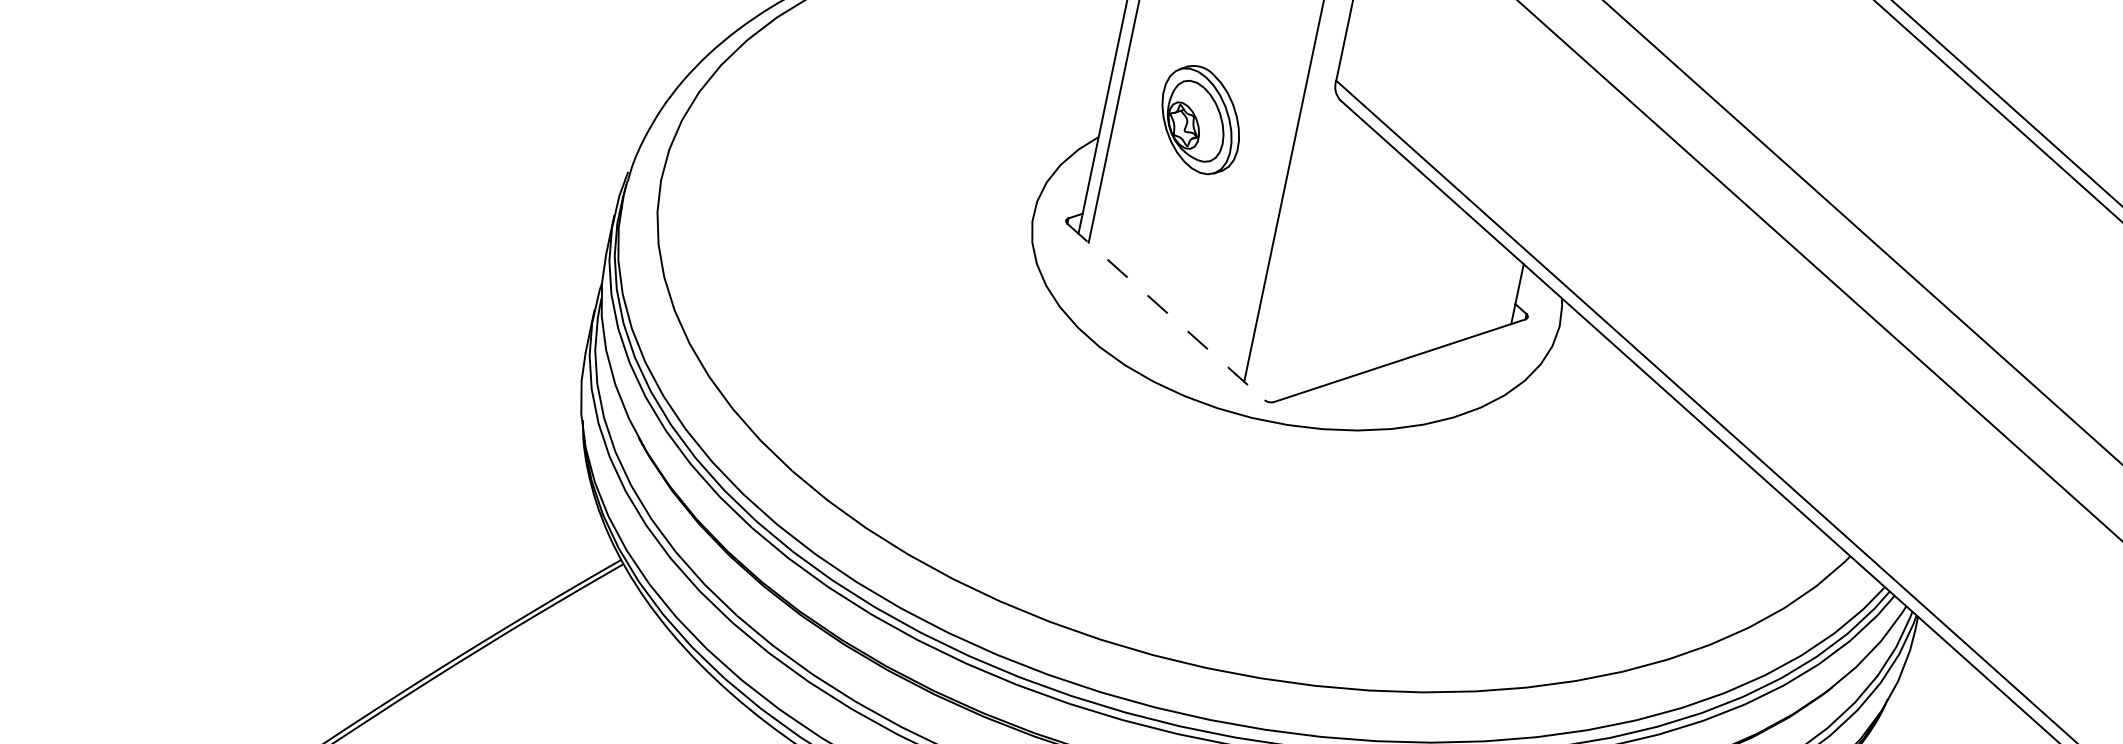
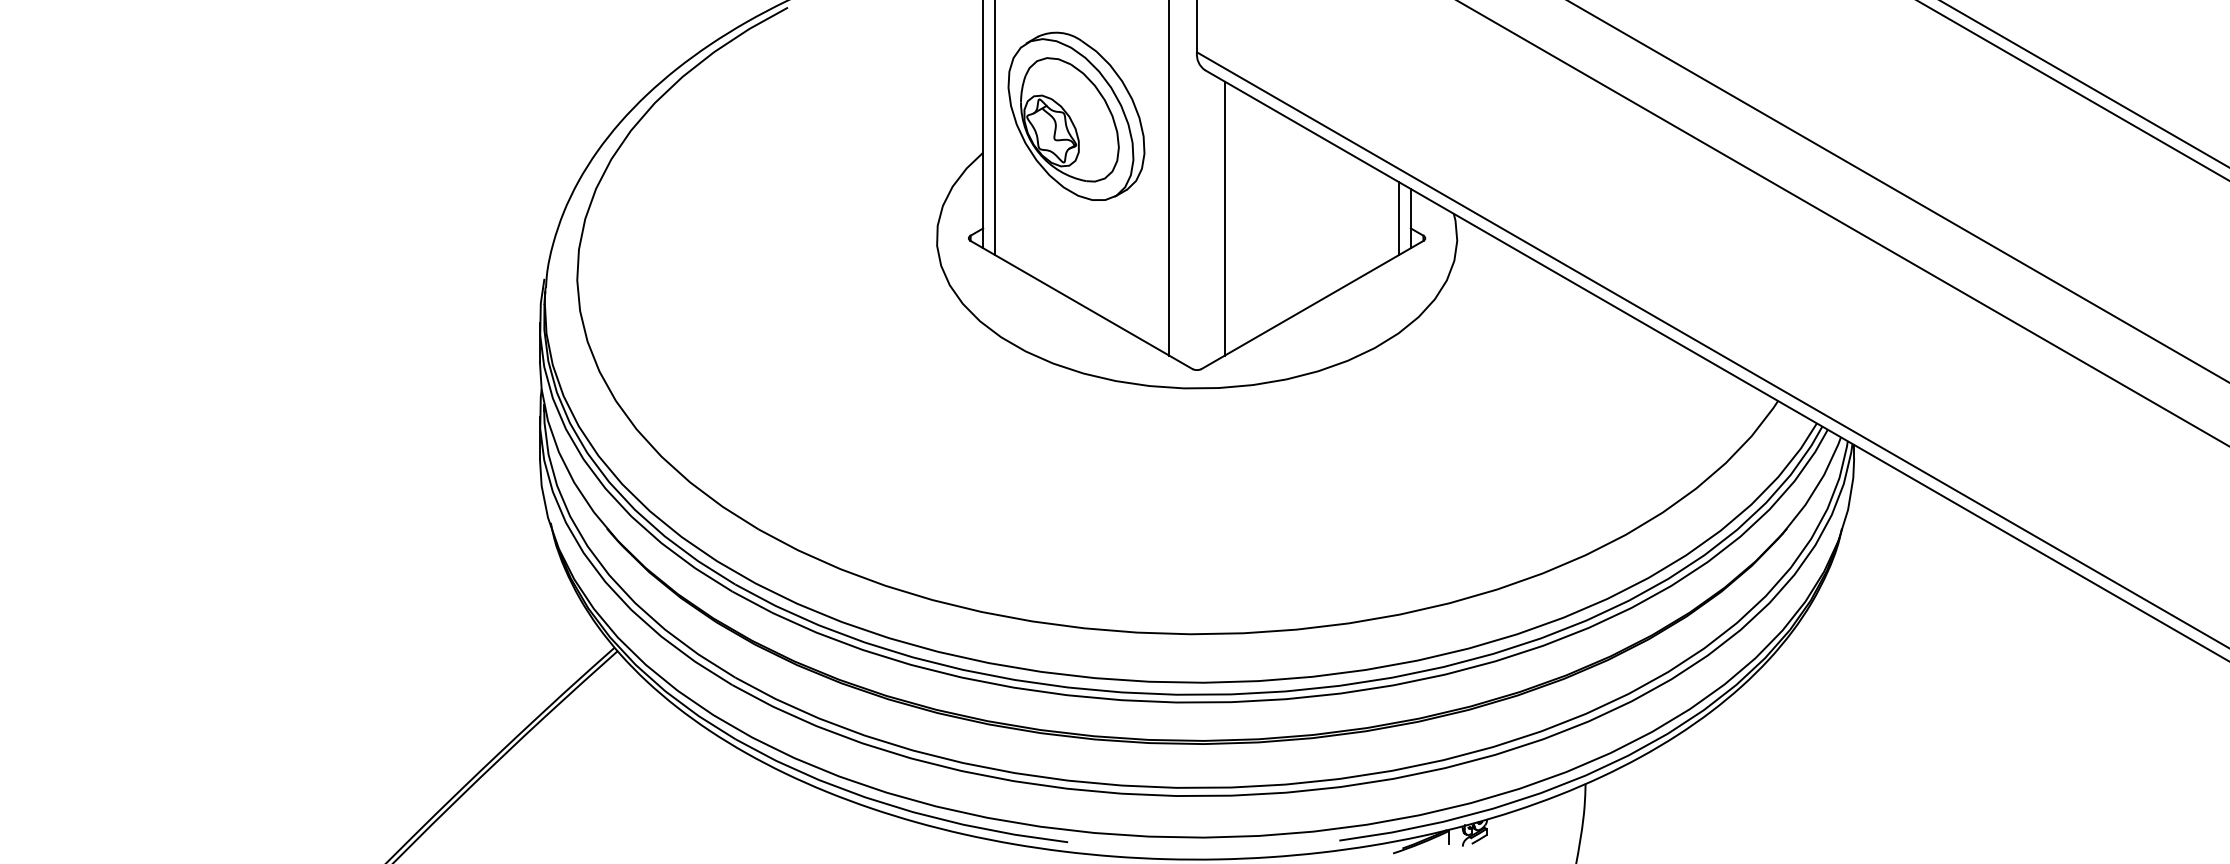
part: (1200, 119) -> (1076, 115), size x1.67
line: (1328, 254) -> (1224, 218), added
line: (1505, 291) -> (1399, 218), added
line: (1166, 312) -> (1082, 305), dashed -> solid

